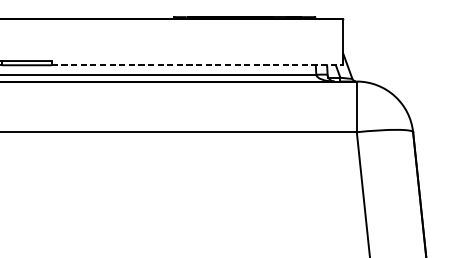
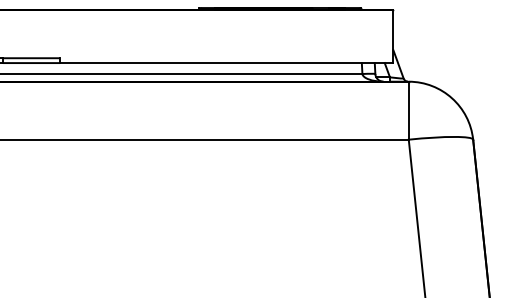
line: (197, 65) -> (226, 63), dashed -> solid

